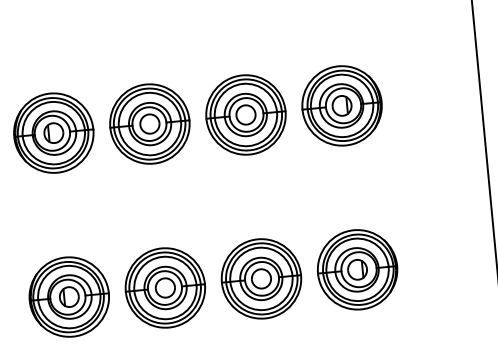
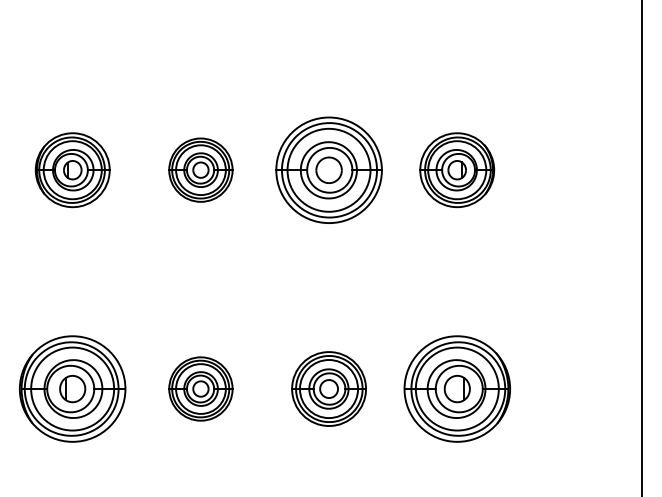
part: (341, 105) -> (456, 169), size x0.7
part: (149, 123) -> (200, 169), size x0.6
part: (53, 132) -> (72, 169), size x0.7
part: (260, 278) -> (328, 388), size x0.7
part: (165, 287) -> (200, 388), size x0.6

